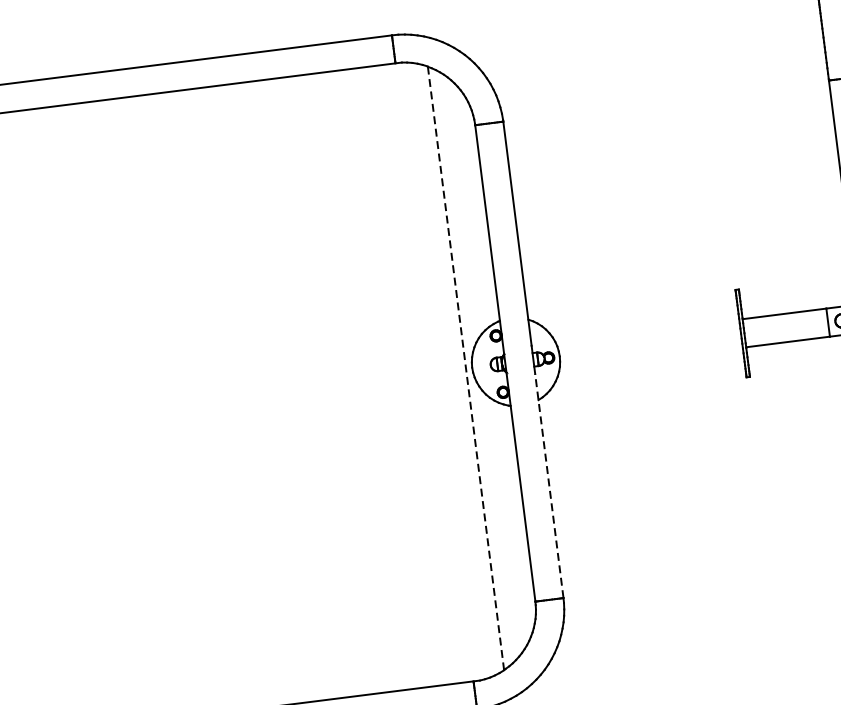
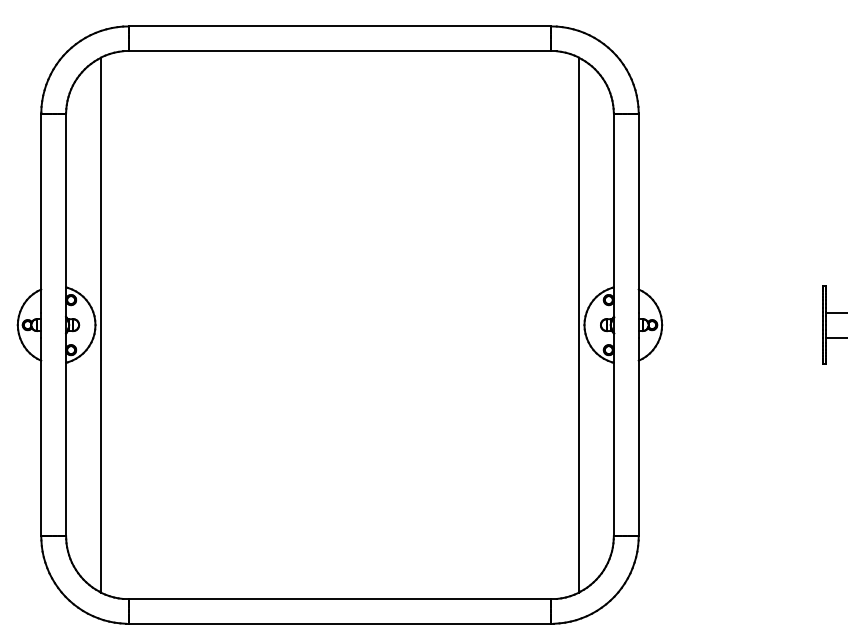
line: (465, 368) -> (578, 325), dashed -> solid
line: (549, 485) -> (638, 436), dashed -> solid

